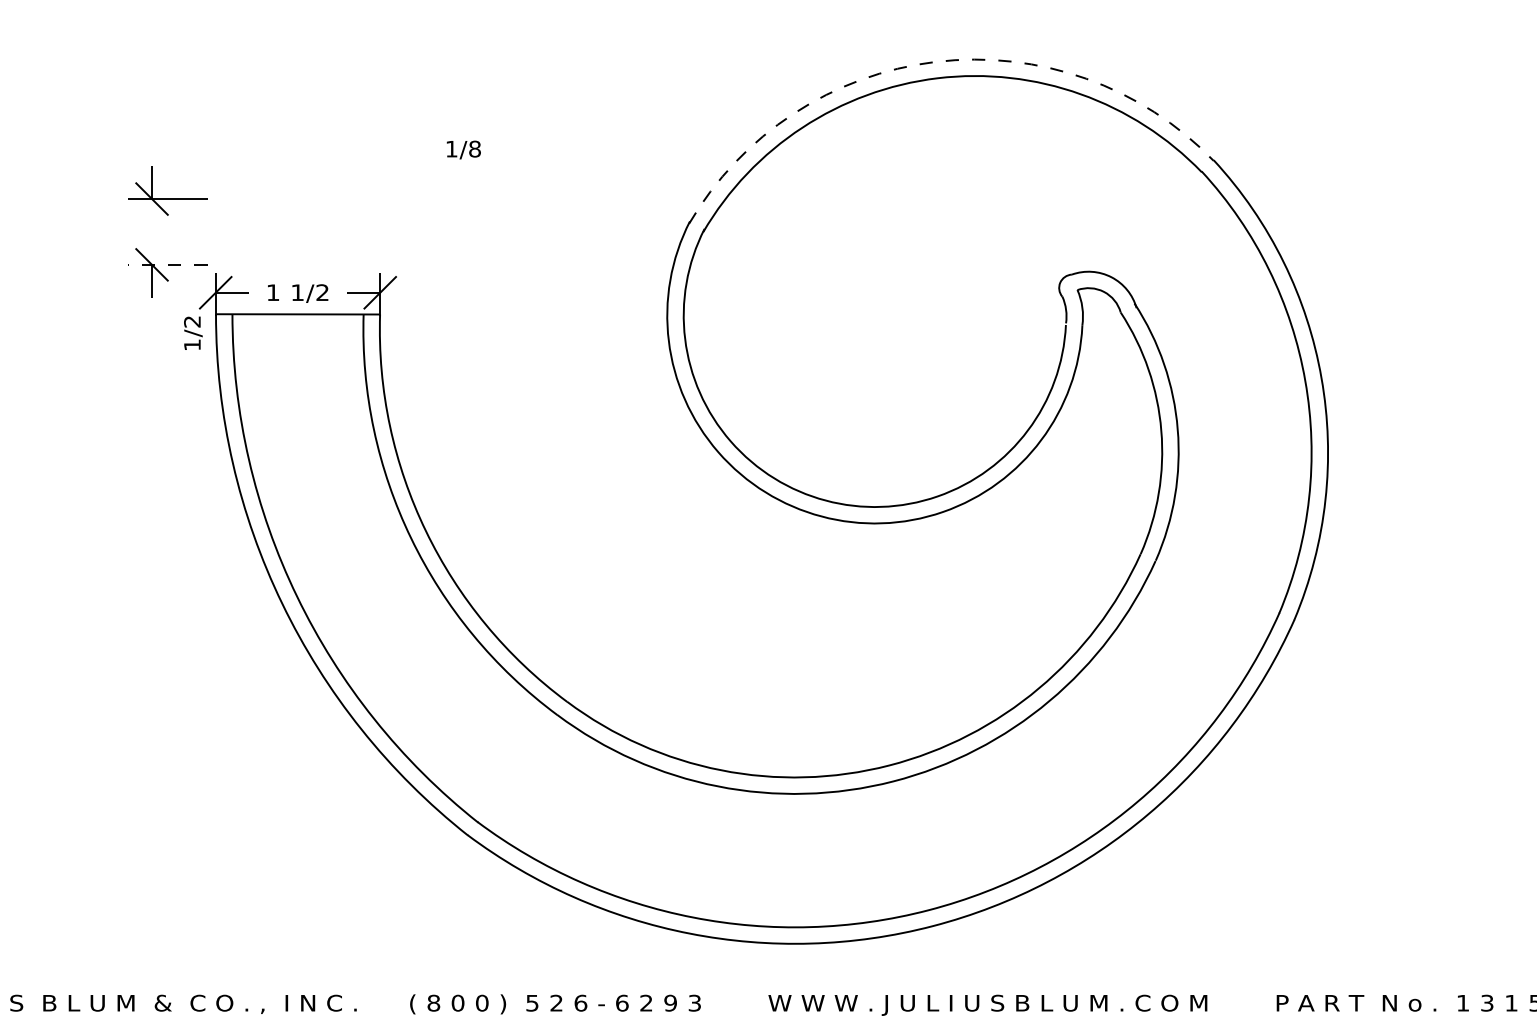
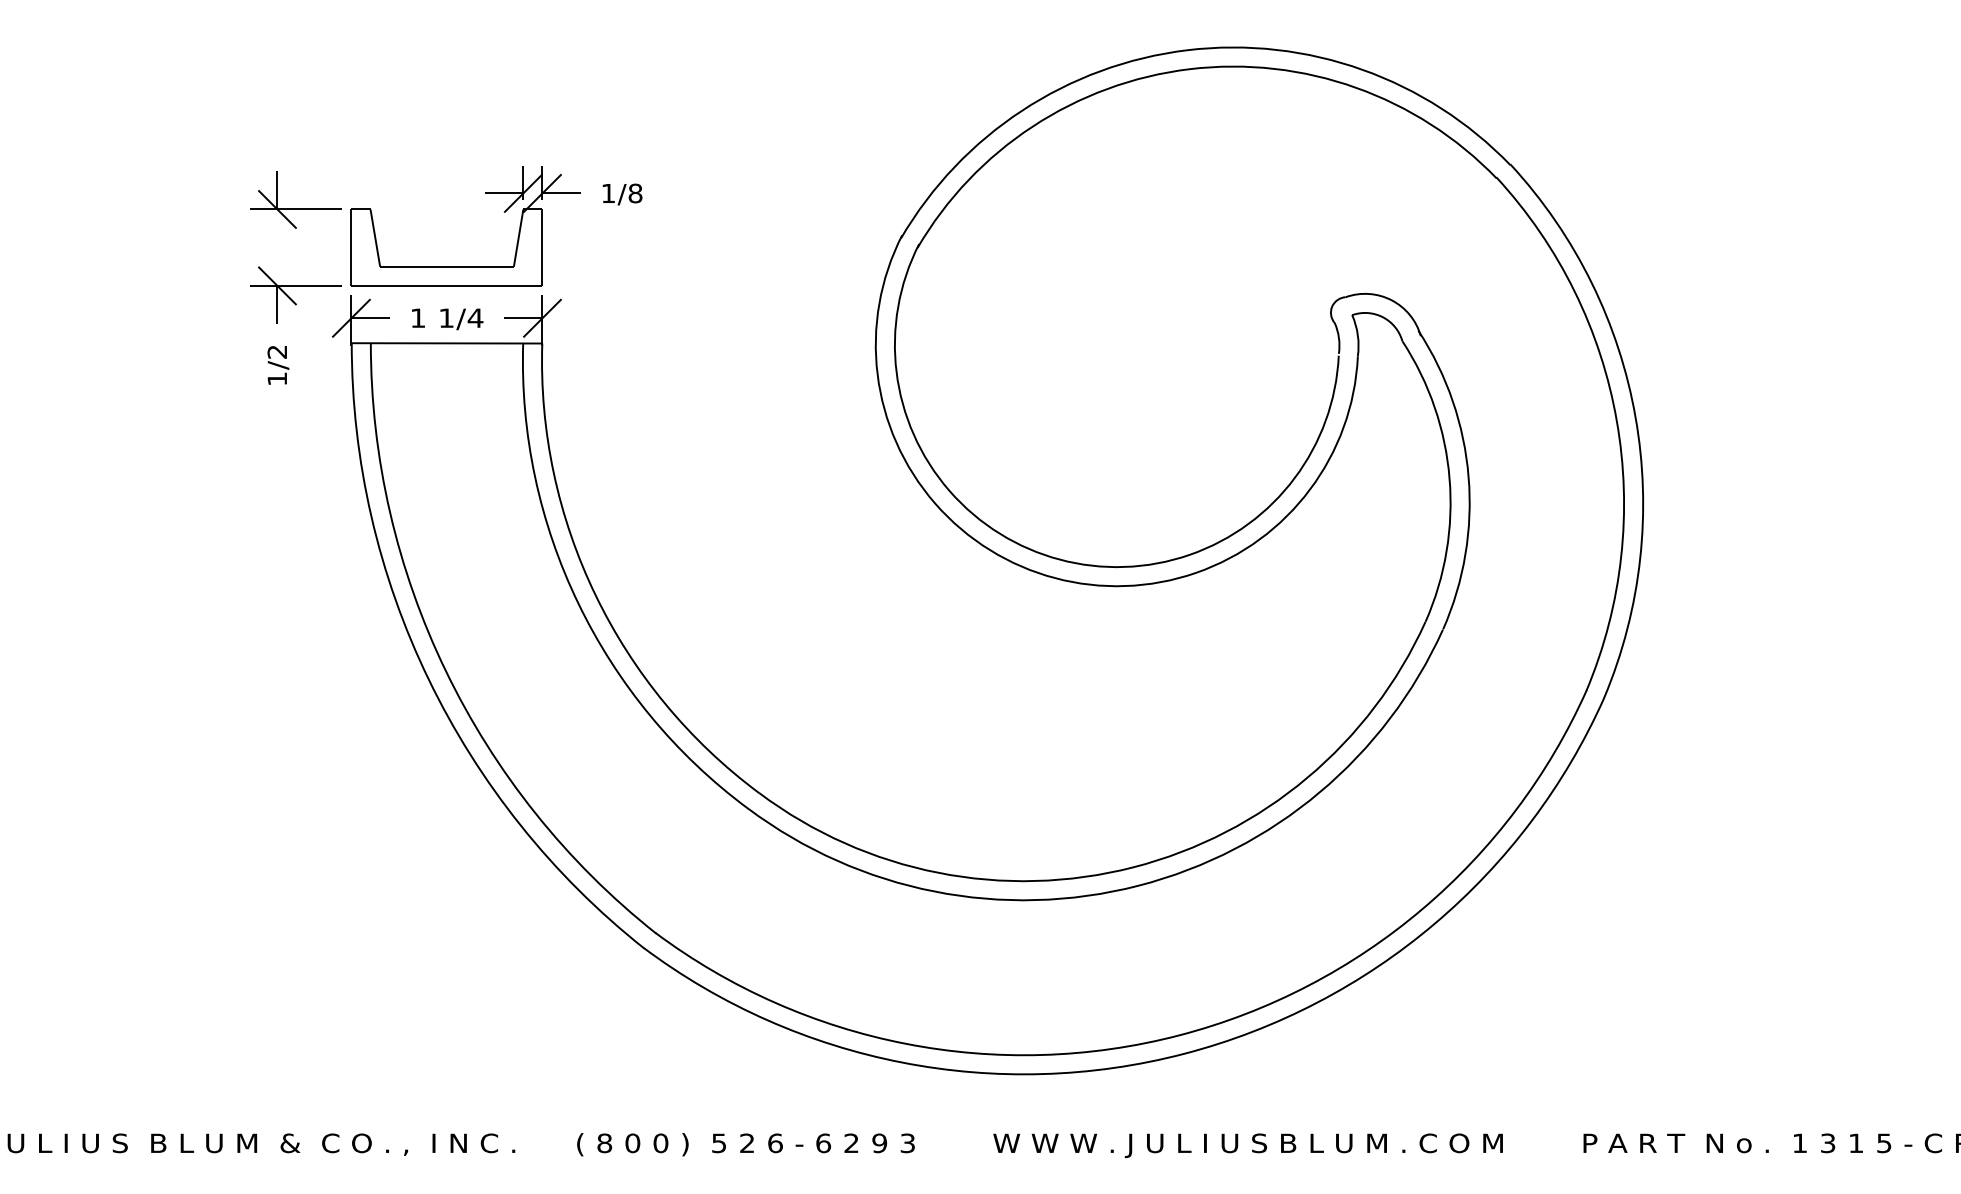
arc: (935, 62) -> (1187, 50), dashed -> solid
text: (463, 150) -> (622, 194), moved
part: (331, 185) -> (485, 193), added
line: (167, 264) -> (295, 285), dashed -> solid
text: (322, 292) -> (475, 317), 1/2 -> 1/4
text: (193, 333) -> (278, 365), moved

